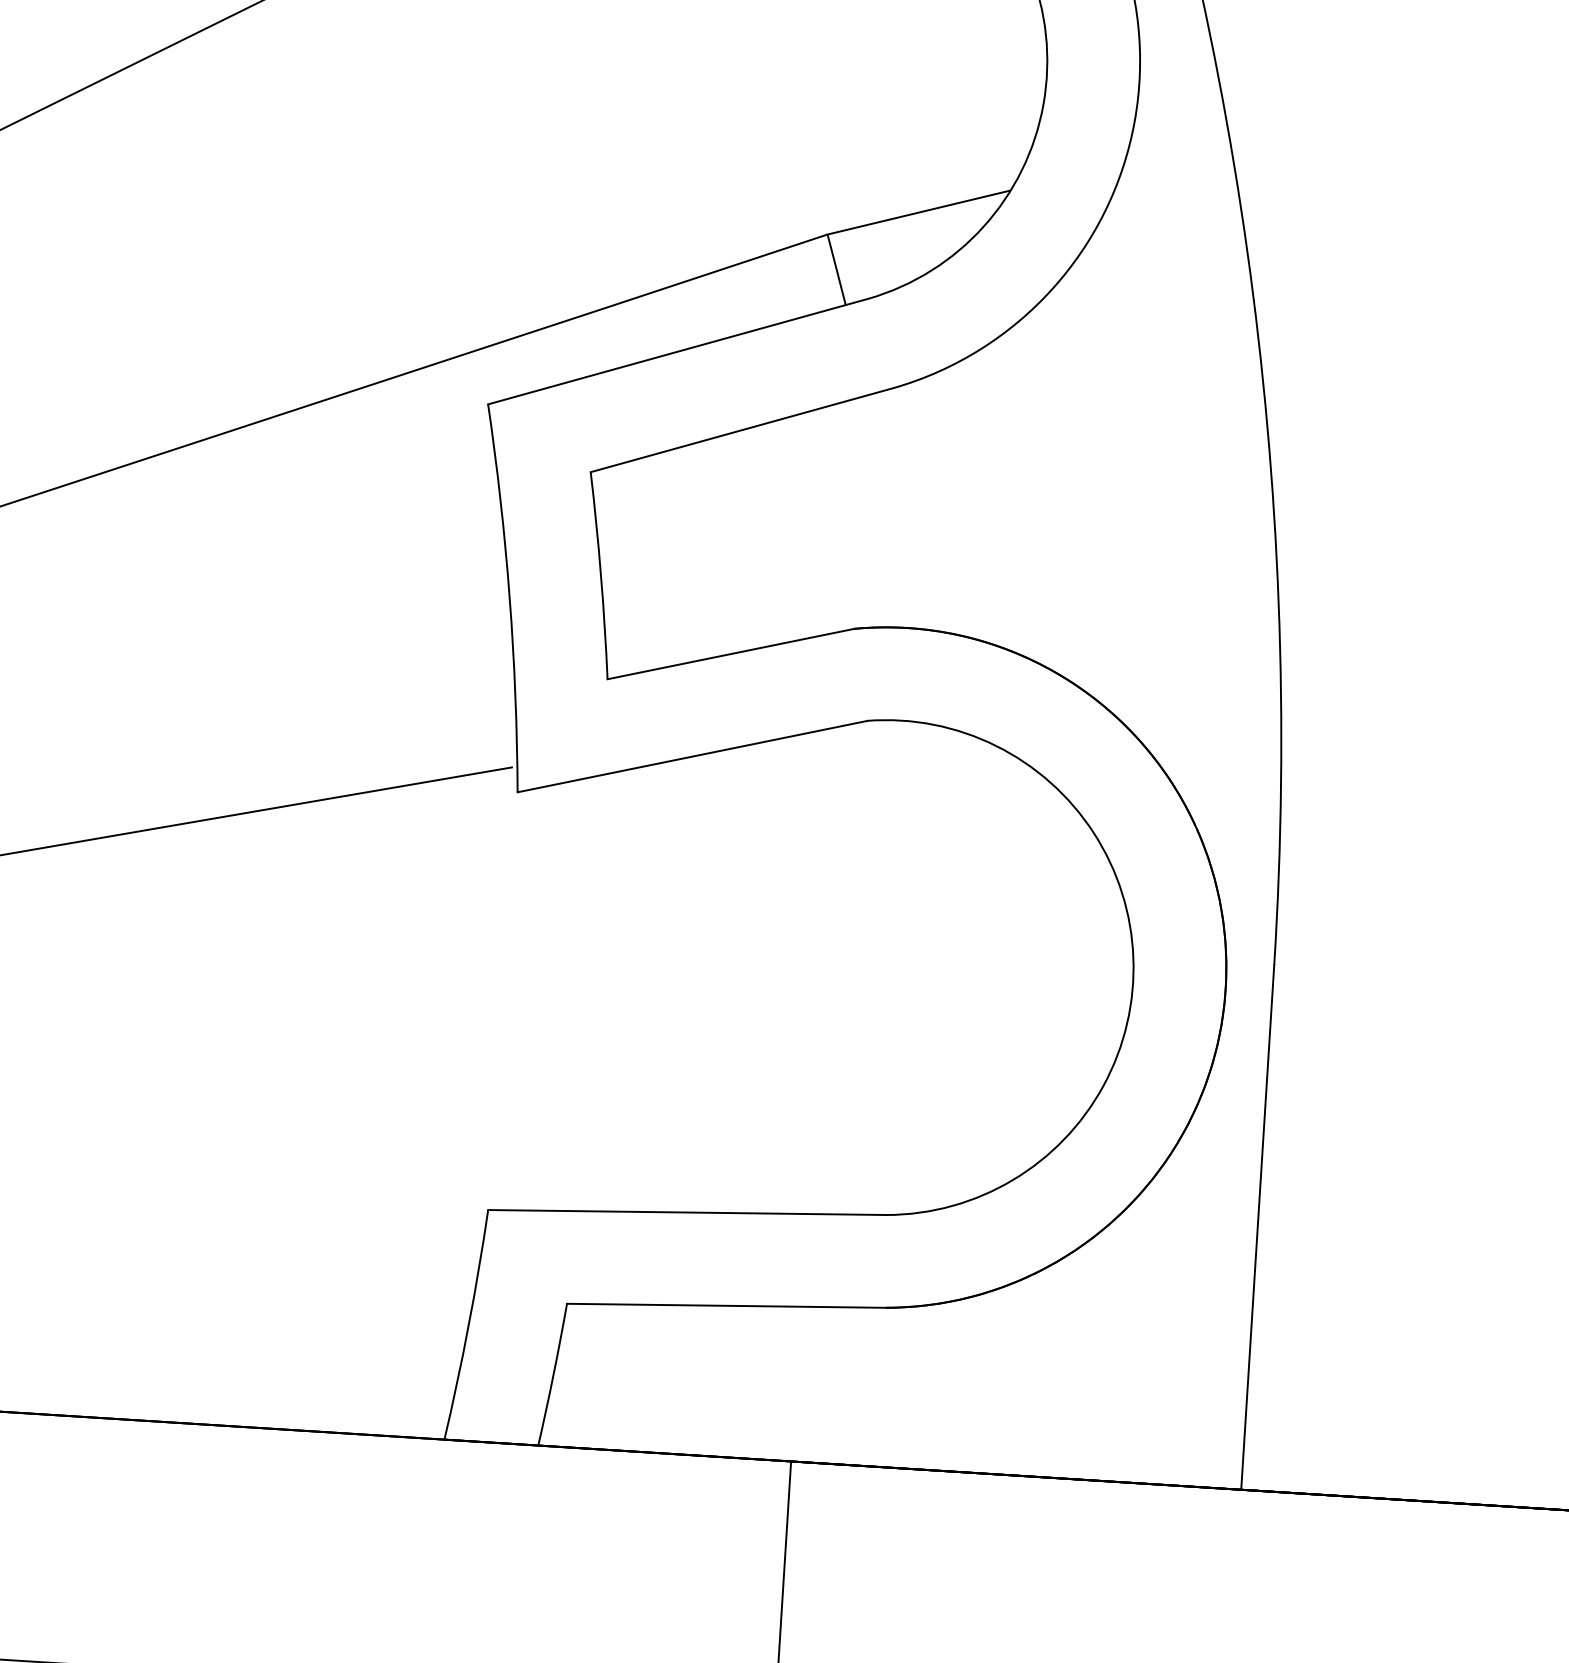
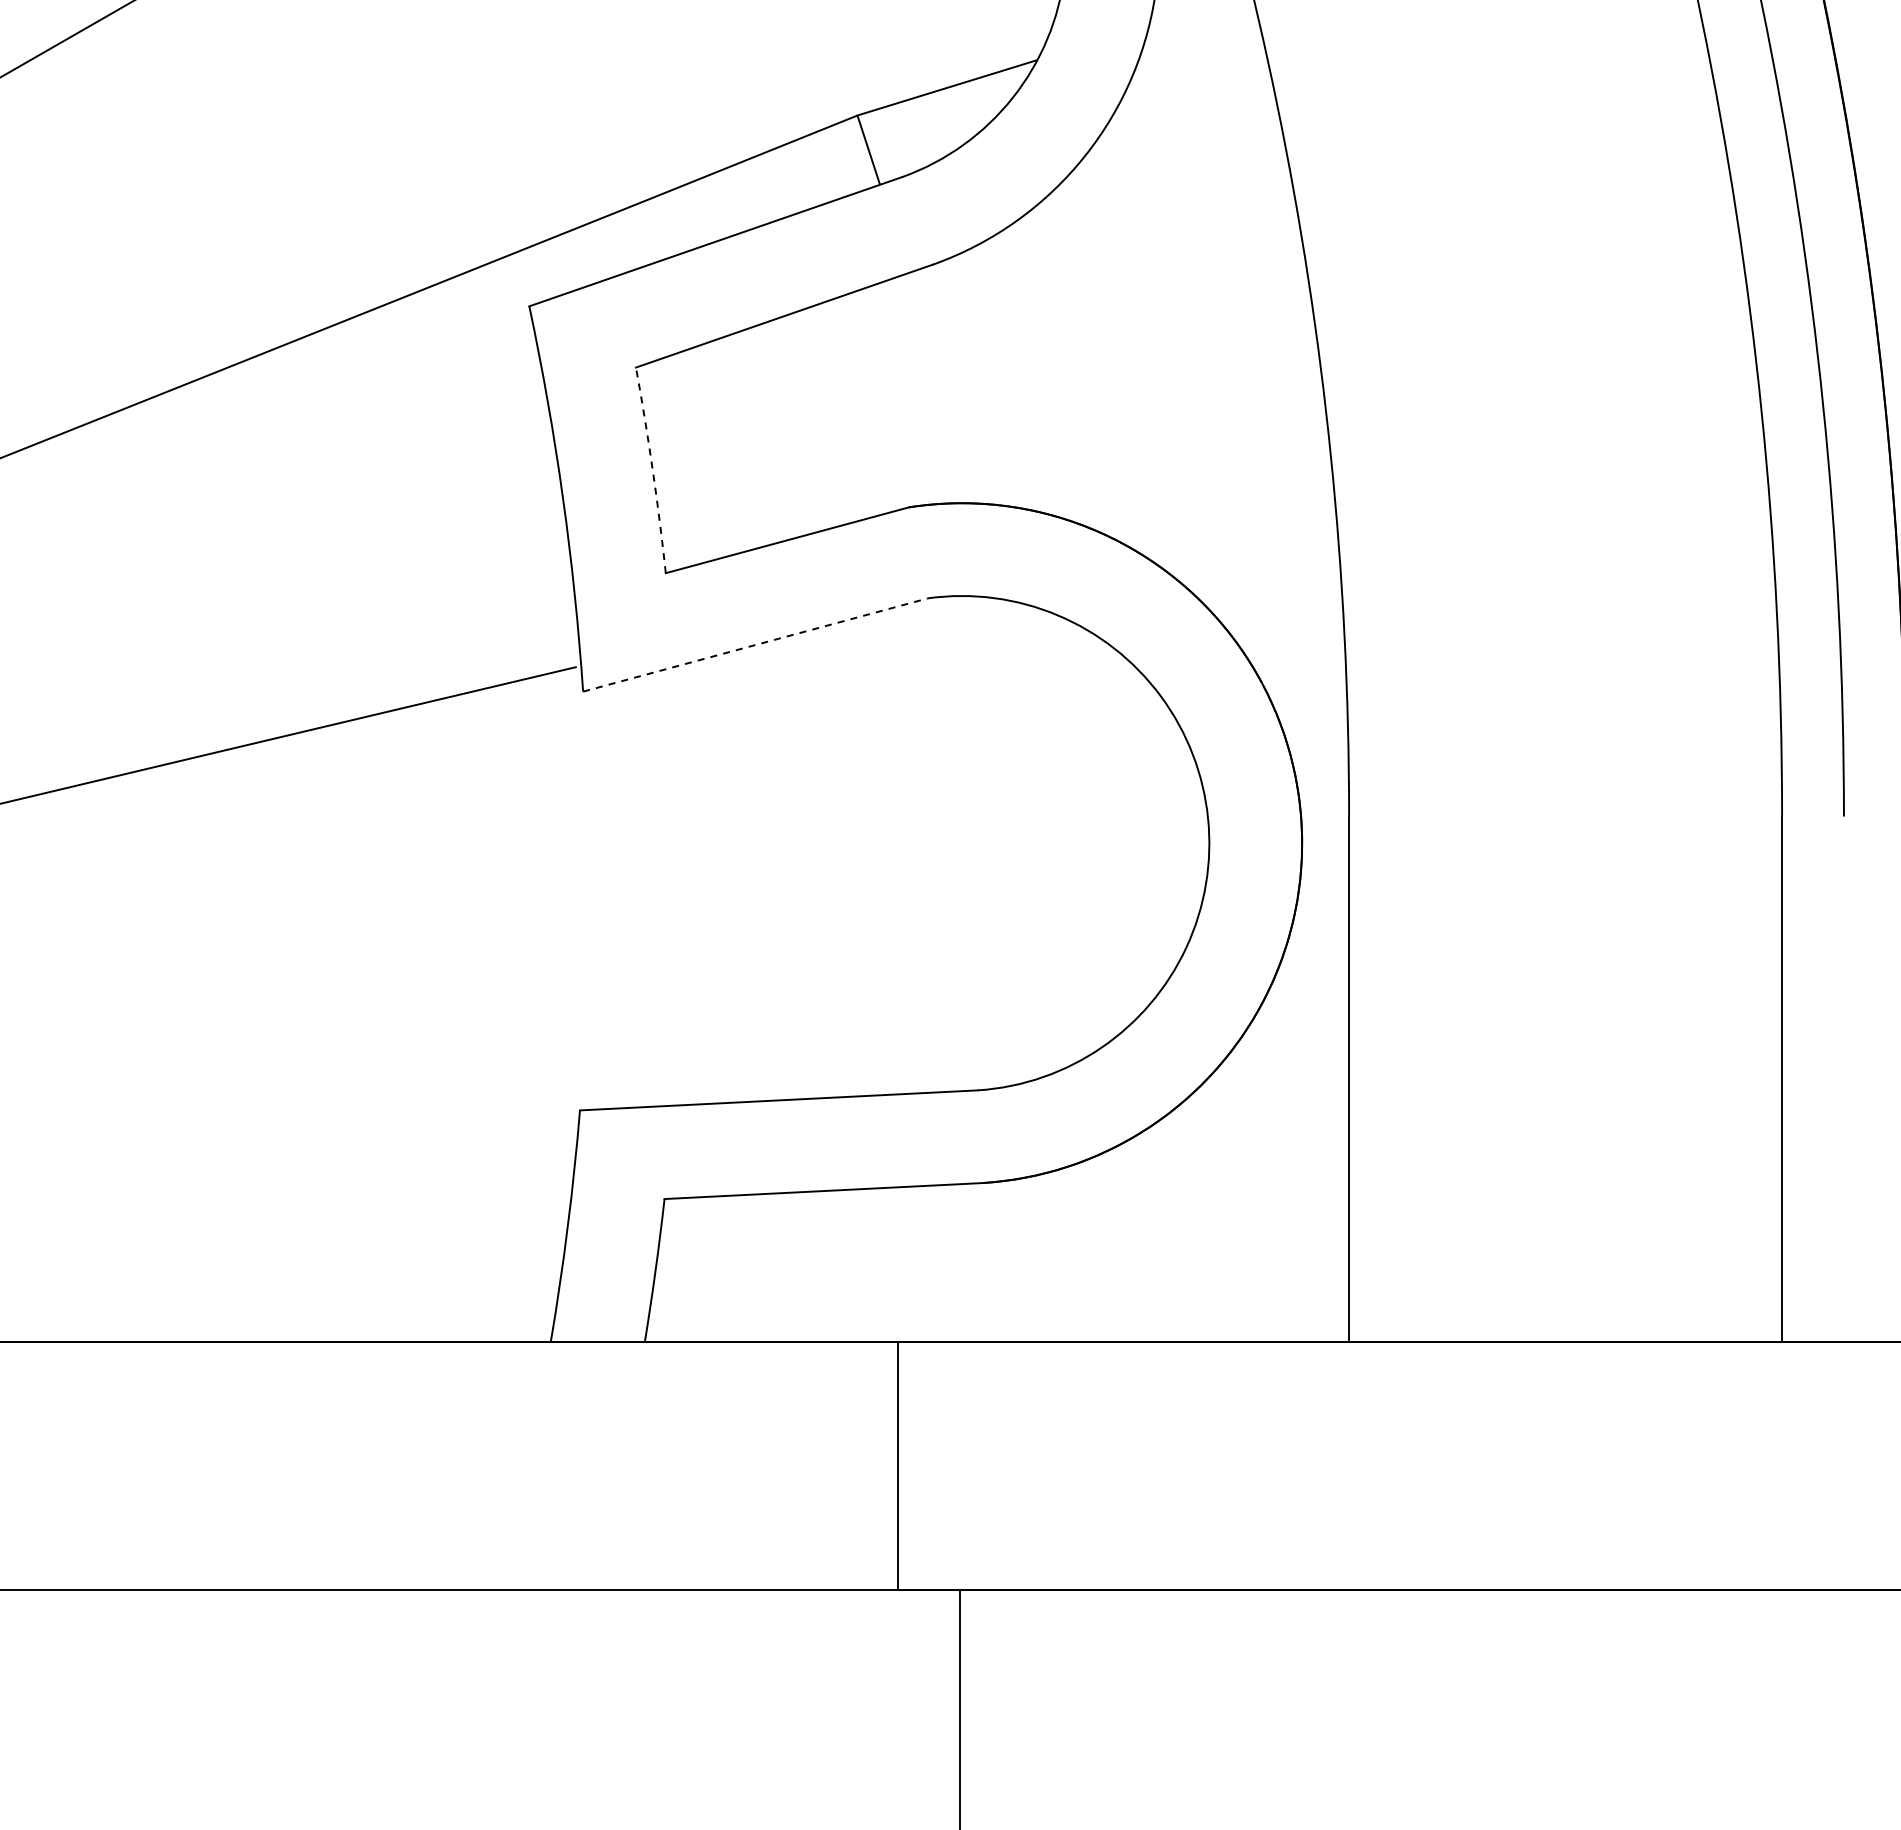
arc: (600, 575) -> (652, 470), solid -> dashed
line: (692, 757) -> (755, 645), solid -> dashed

